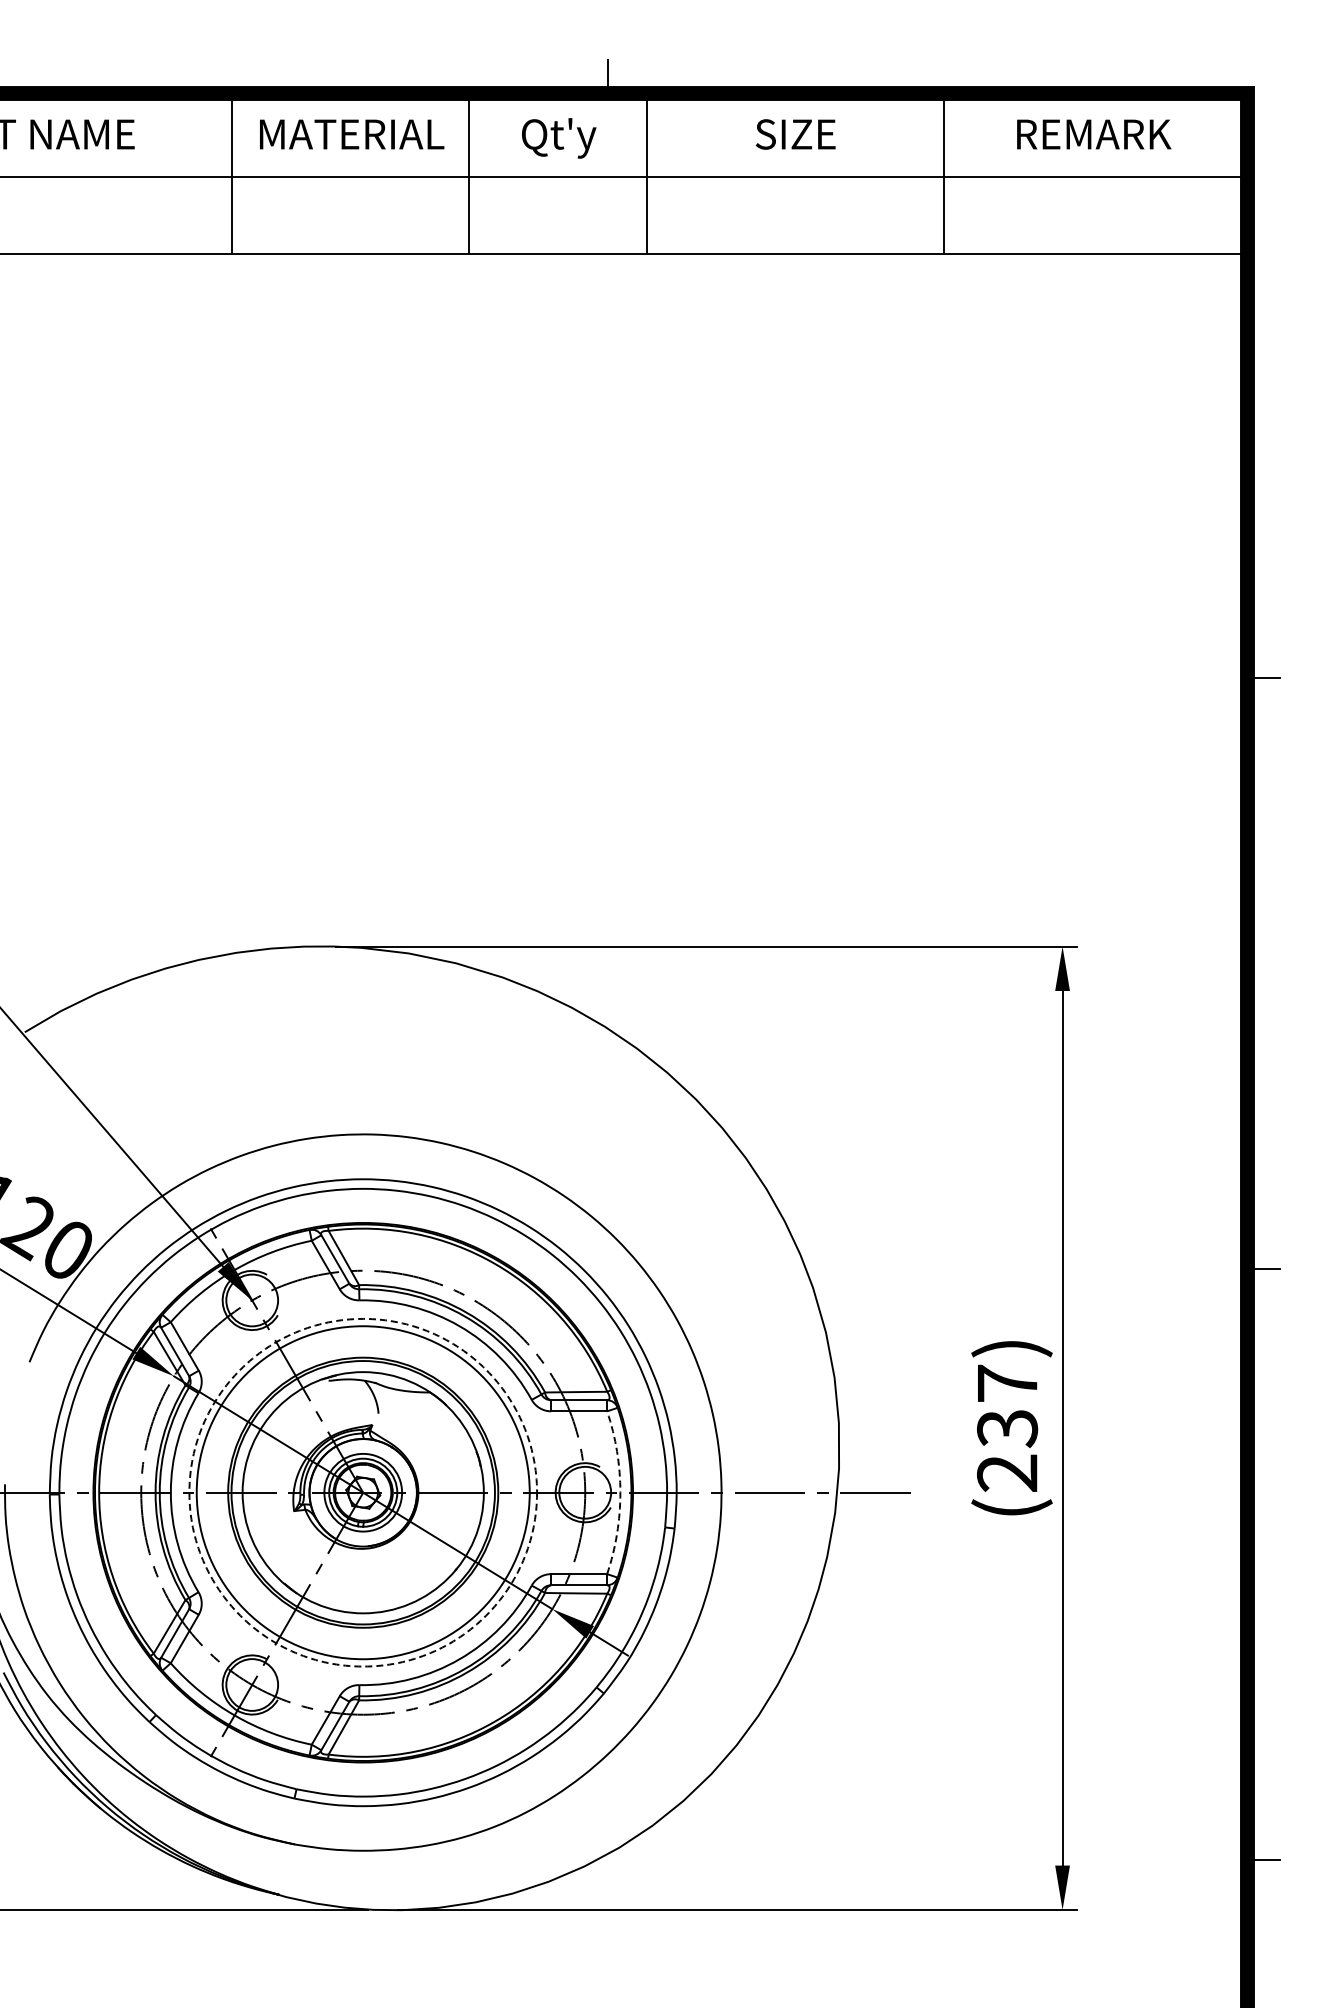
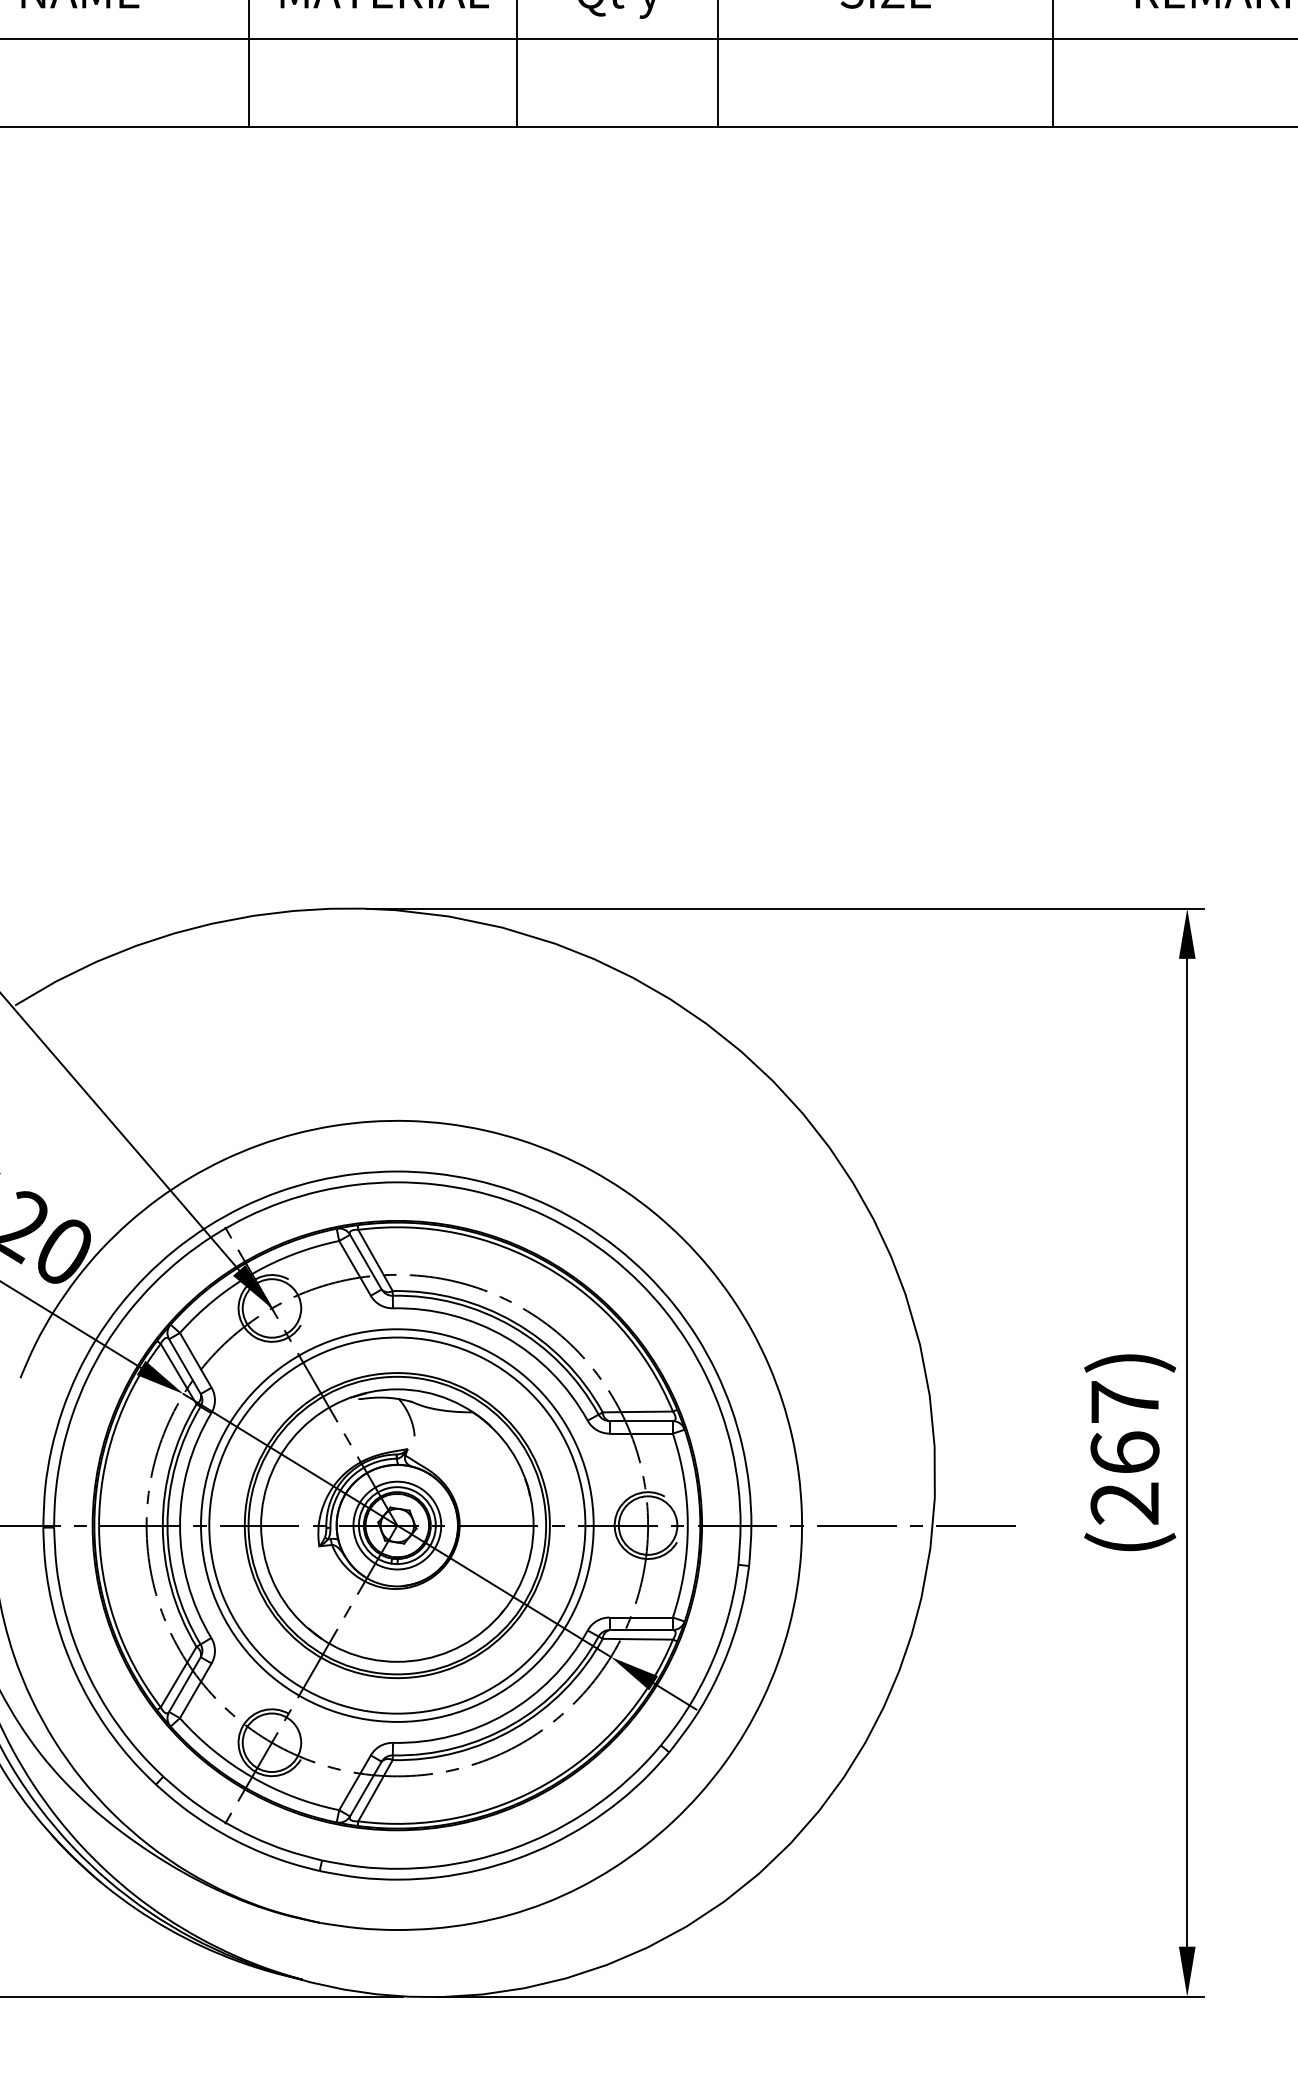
text: (1007, 1428) -> (1125, 1453), (237) -> (267)
circle: (363, 1492) -> (397, 1525), dashed -> solid
arc: (620, 1492) -> (687, 1525), dashed -> solid

